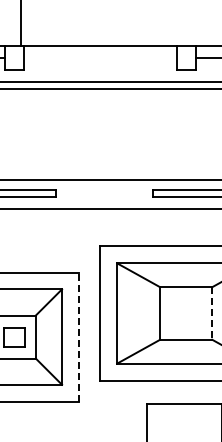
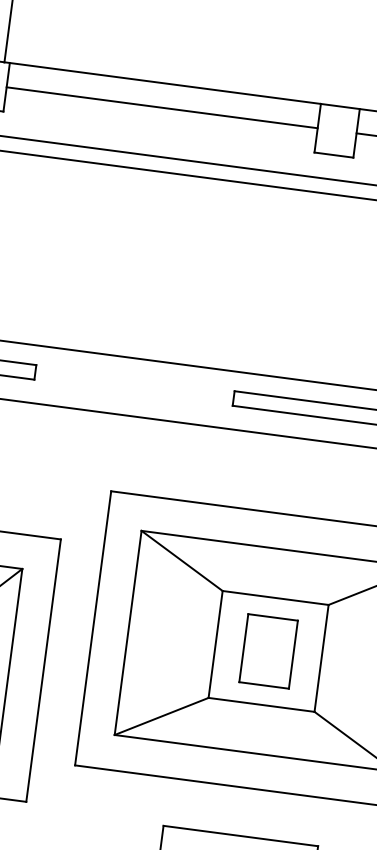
line: (99, 57) -> (160, 107), added
part: (185, 313) -> (267, 651), added
line: (212, 313) -> (322, 658), dashed -> solid
line: (78, 336) -> (43, 669), dashed -> solid

